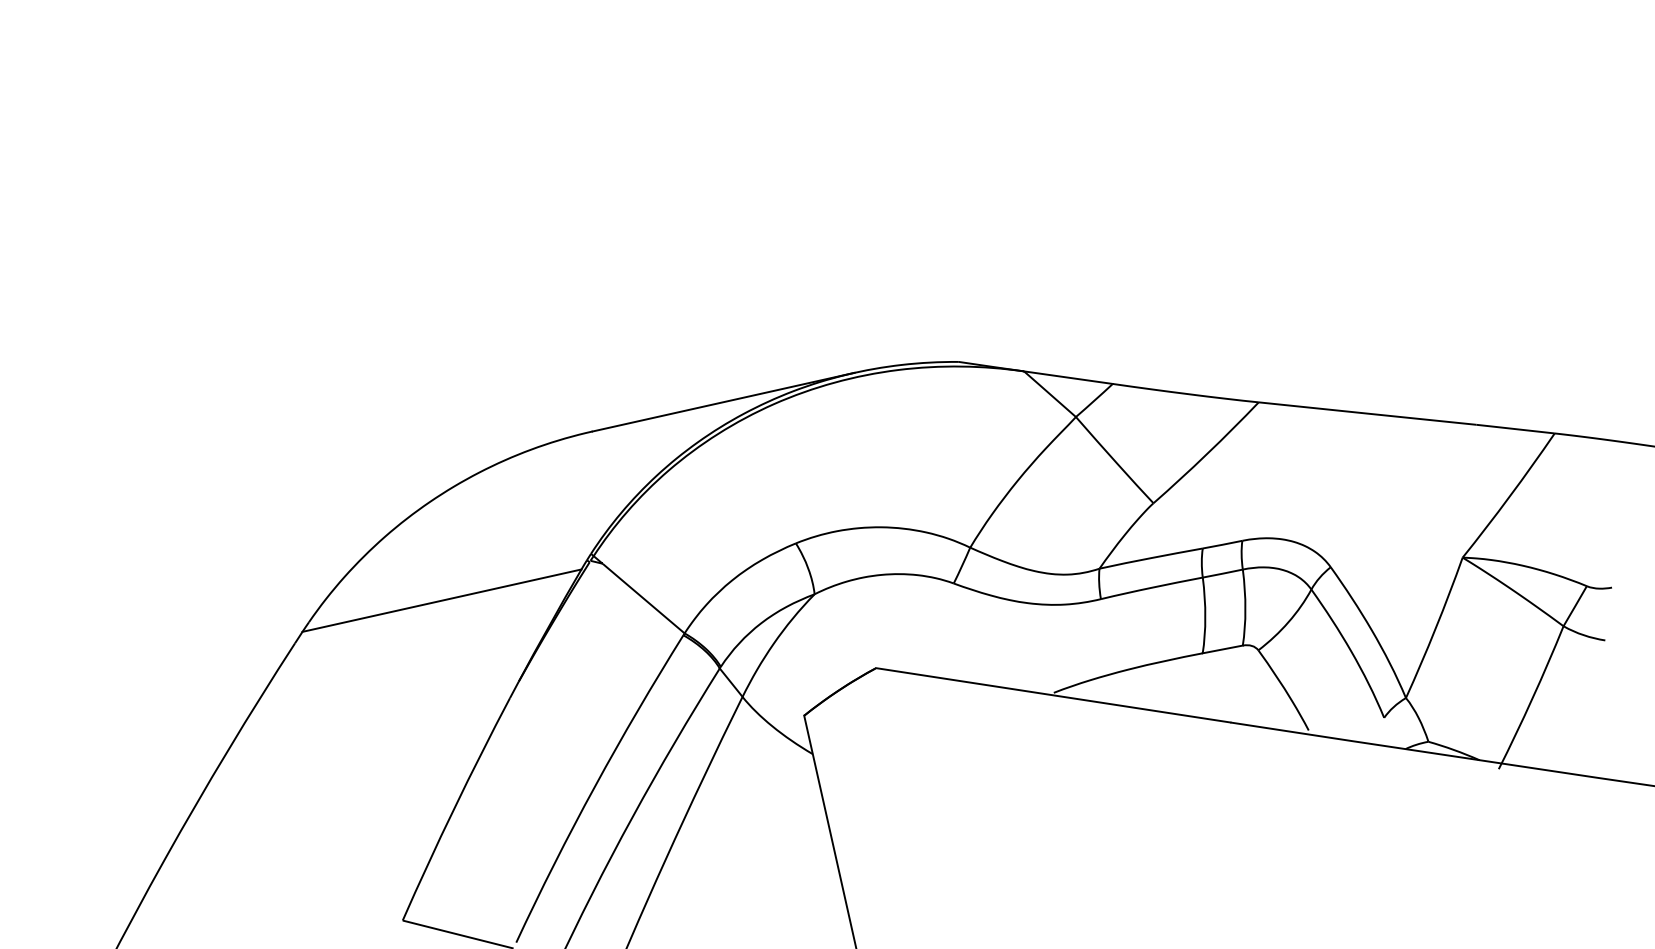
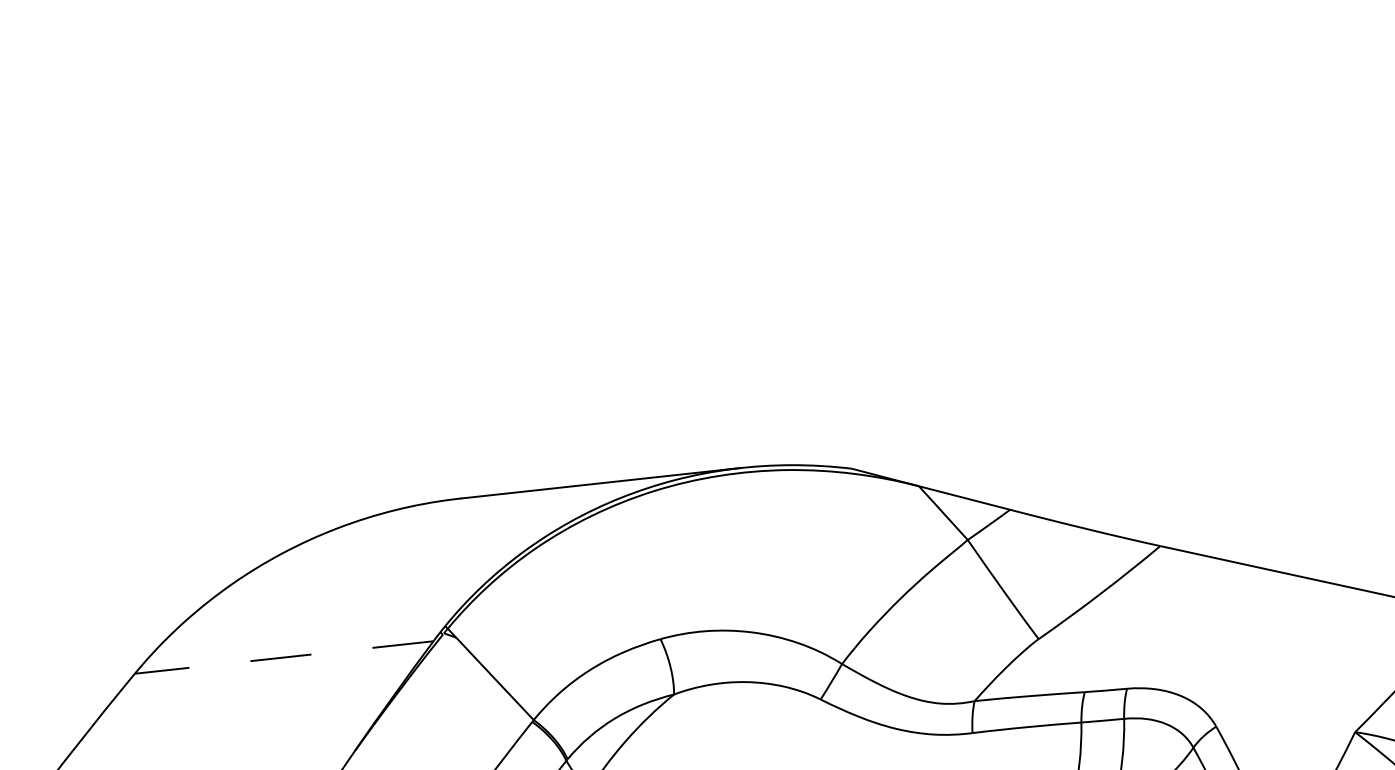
line: (442, 600) -> (284, 657), solid -> dashed

